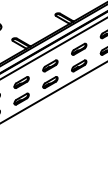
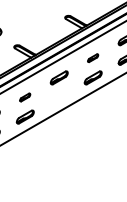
part: (78, 48) -> (92, 57), size x0.6
part: (20, 82) -> (24, 97), size x0.6
part: (49, 82) -> (58, 97), removed

